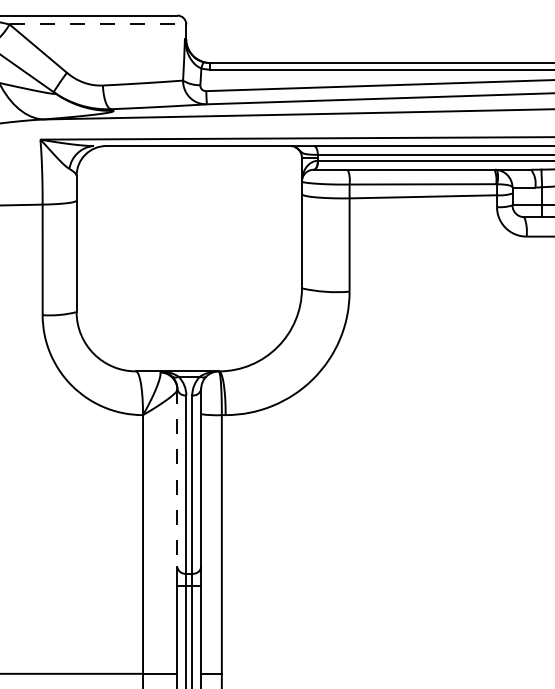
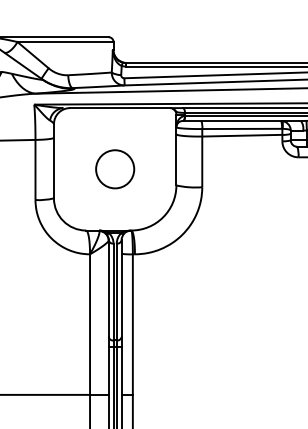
line: (99, 25) -> (66, 42), dashed -> solid
circle: (189, 259) -> (115, 169), added
line: (177, 479) -> (108, 289), dashed -> solid

